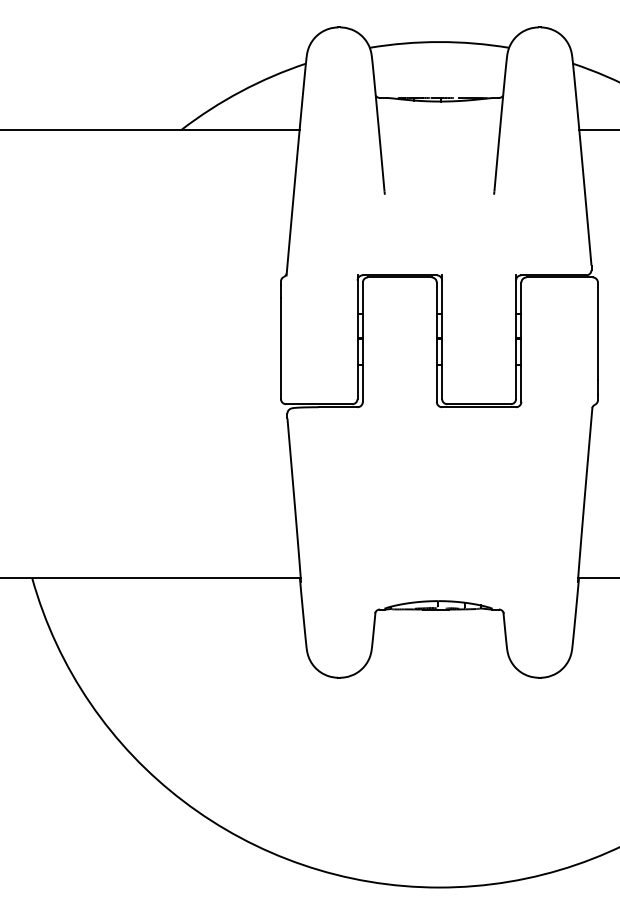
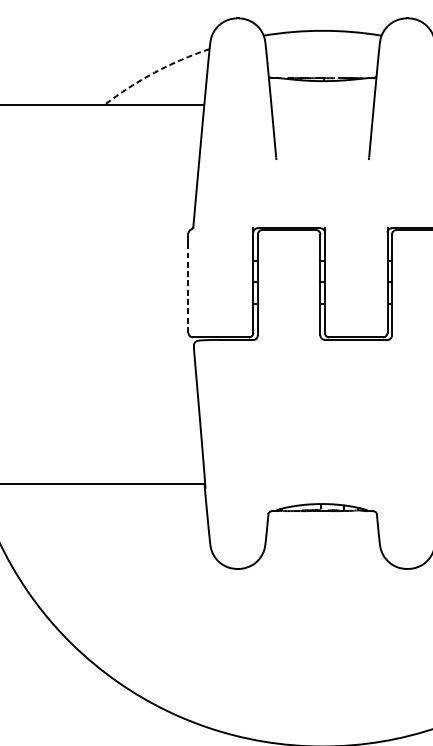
arc: (241, 91) -> (155, 72), solid -> dashed
line: (280, 348) -> (188, 290), solid -> dashed

